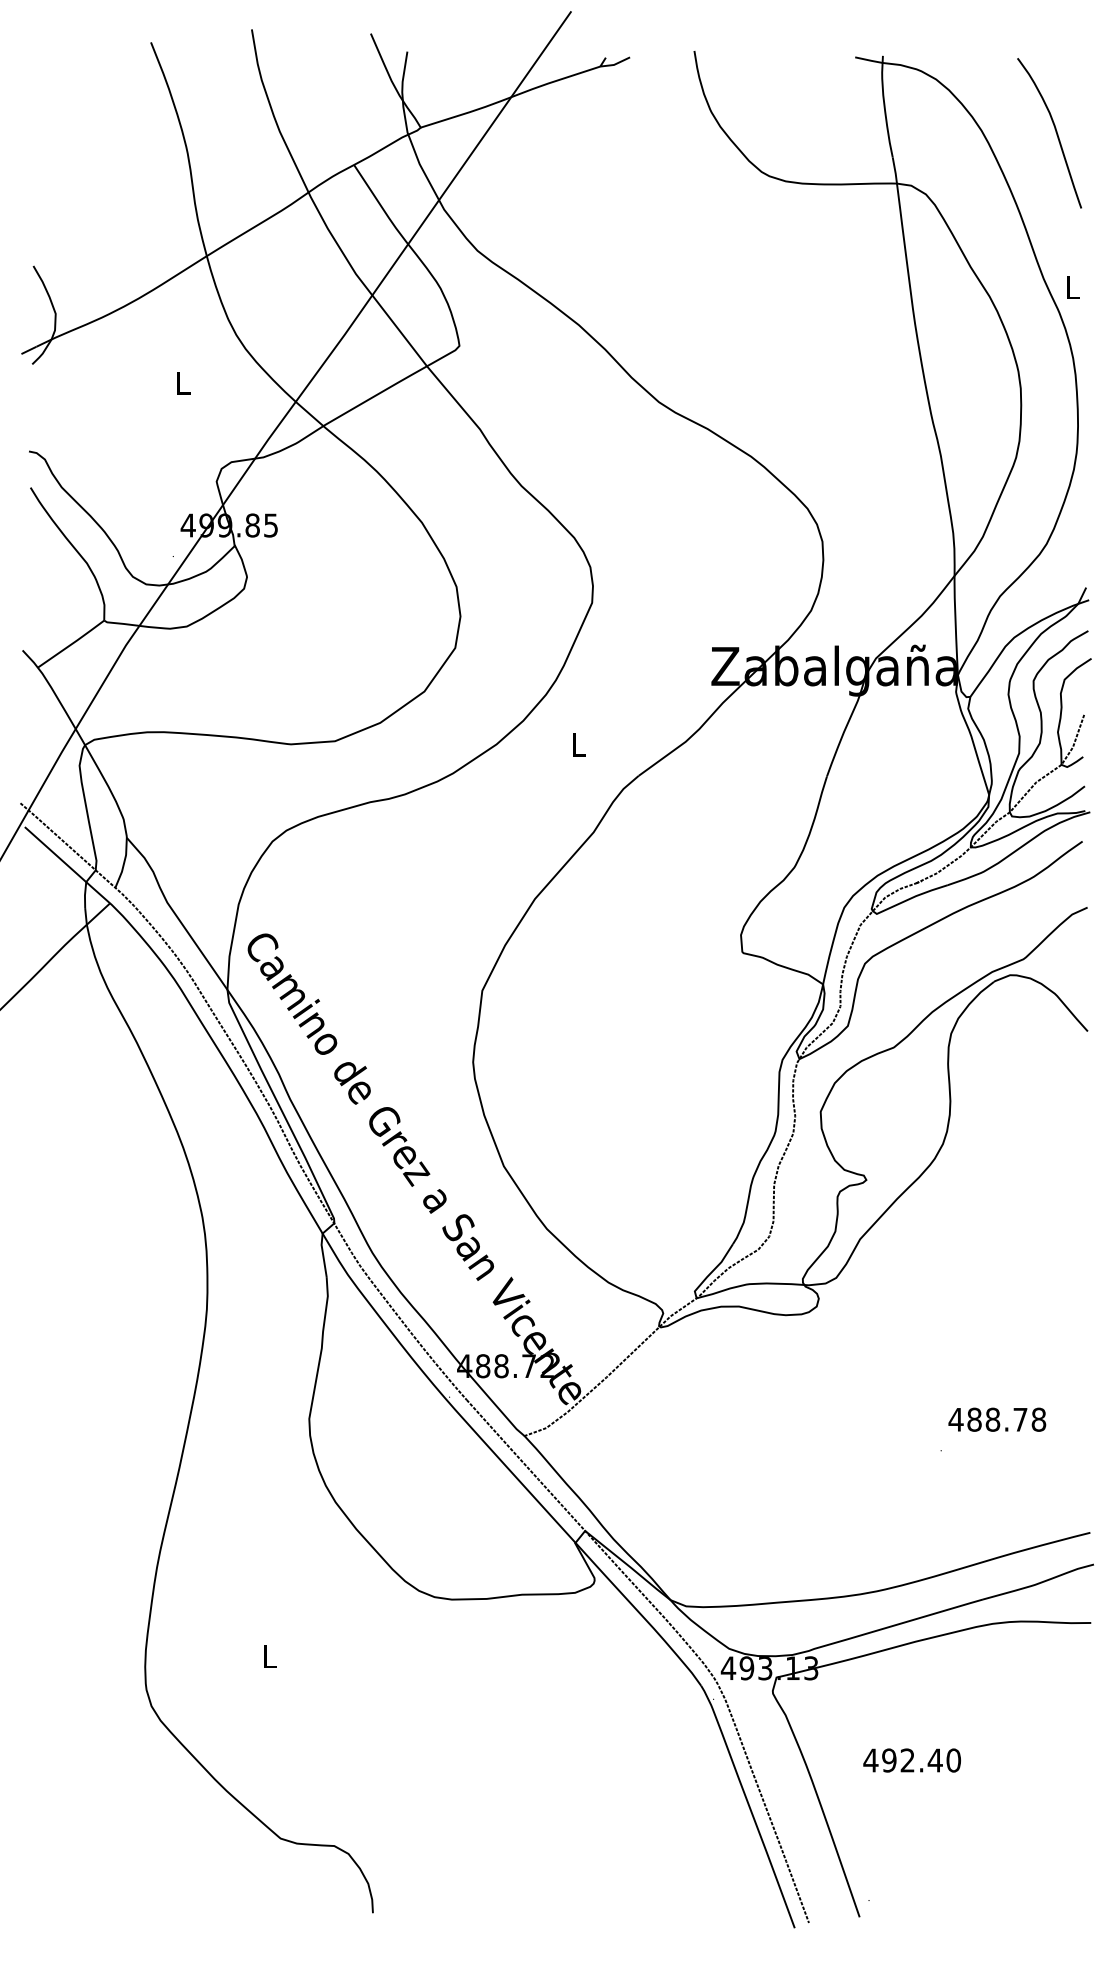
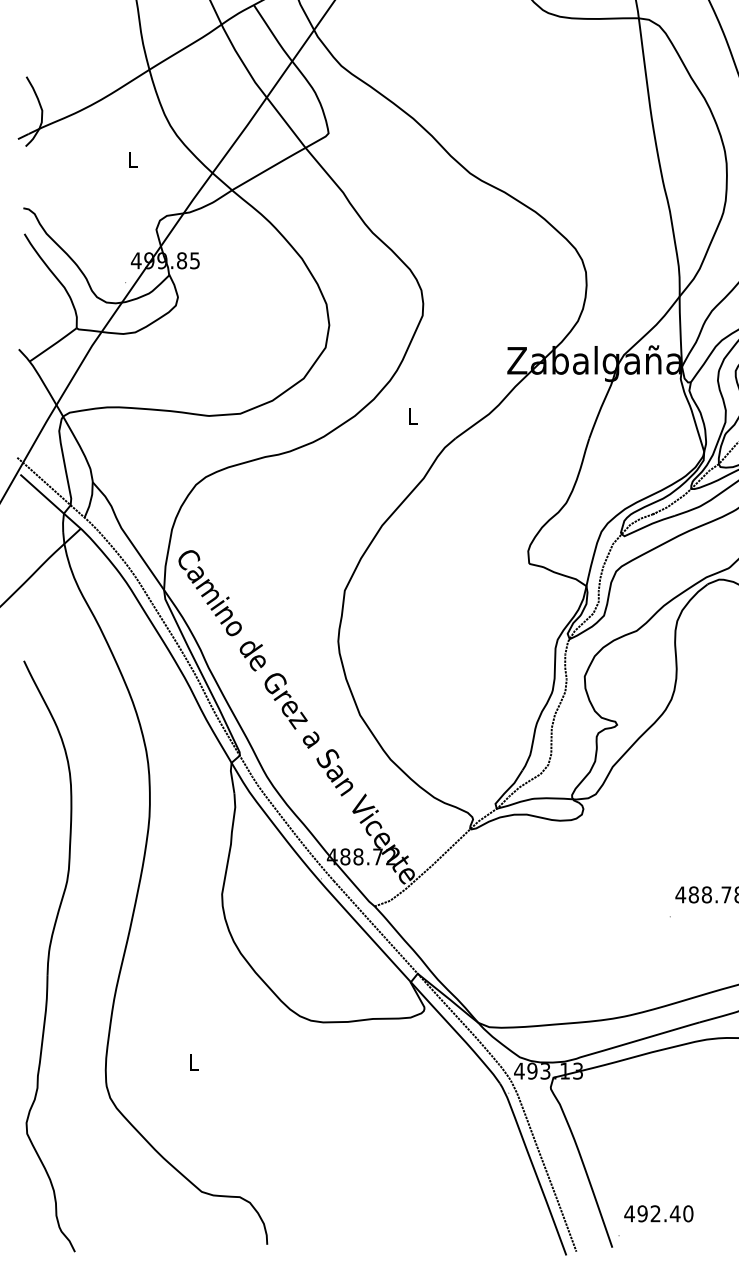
part: (65, 1506) -> (49, 956), added
text: (911, 1760) -> (658, 1213), moved

